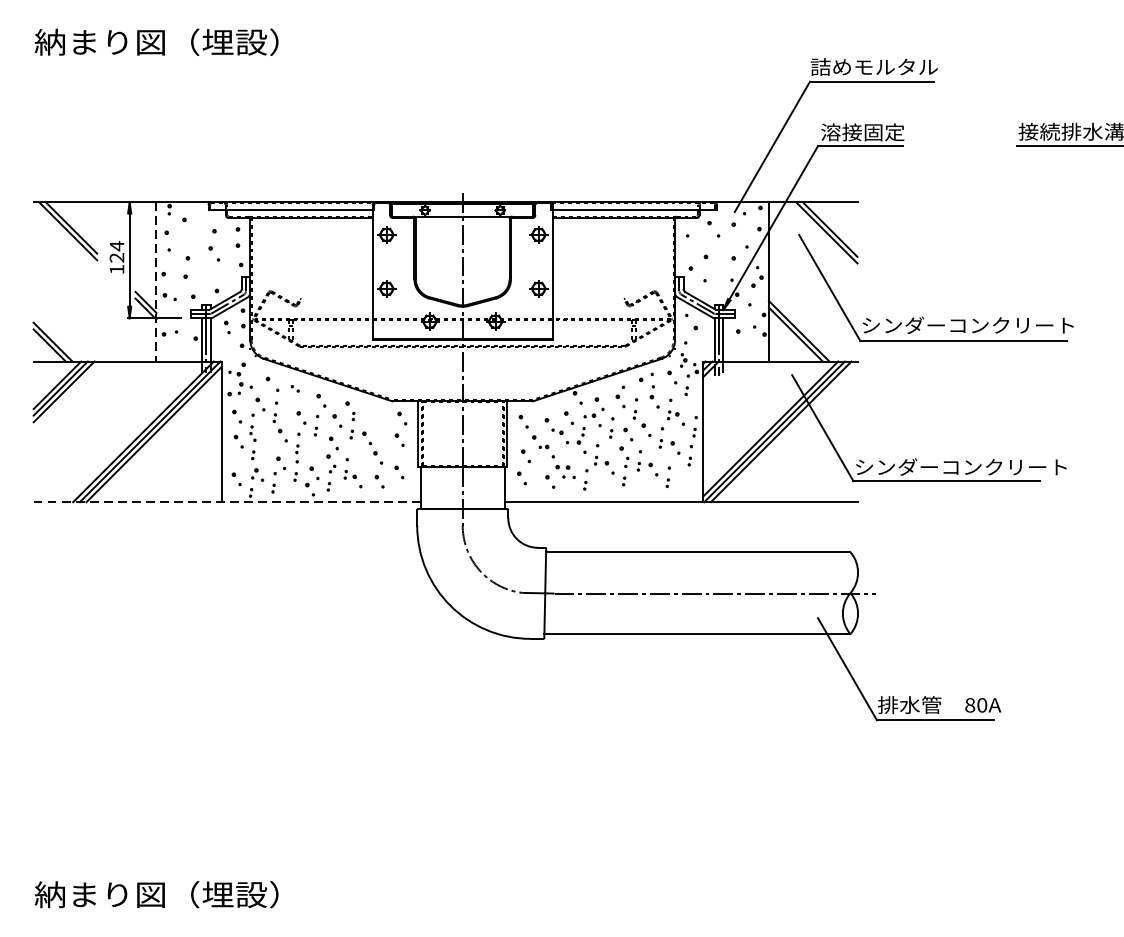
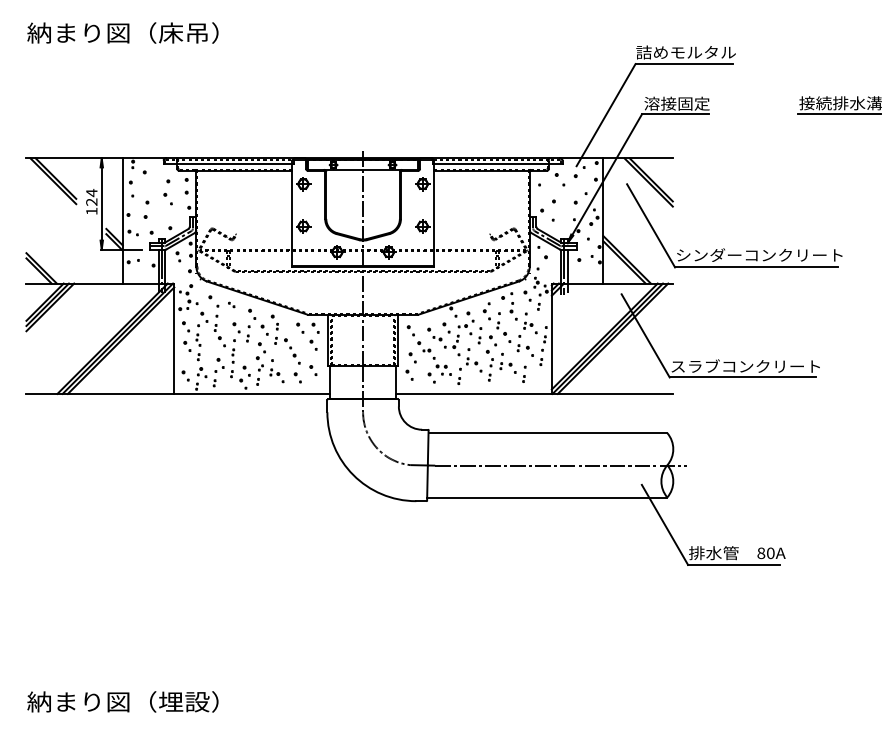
text: (235, 41) -> (184, 32), 納まり図（埋設） -> 納まり図（床吊）
line: (156, 281) -> (122, 220), dashed -> solid
part: (382, 417) -> (300, 327), added
text: (960, 467) -> (753, 366), シンダーコンクリート -> スラブコンクリート
line: (227, 501) -> (178, 393), dashed -> solid

